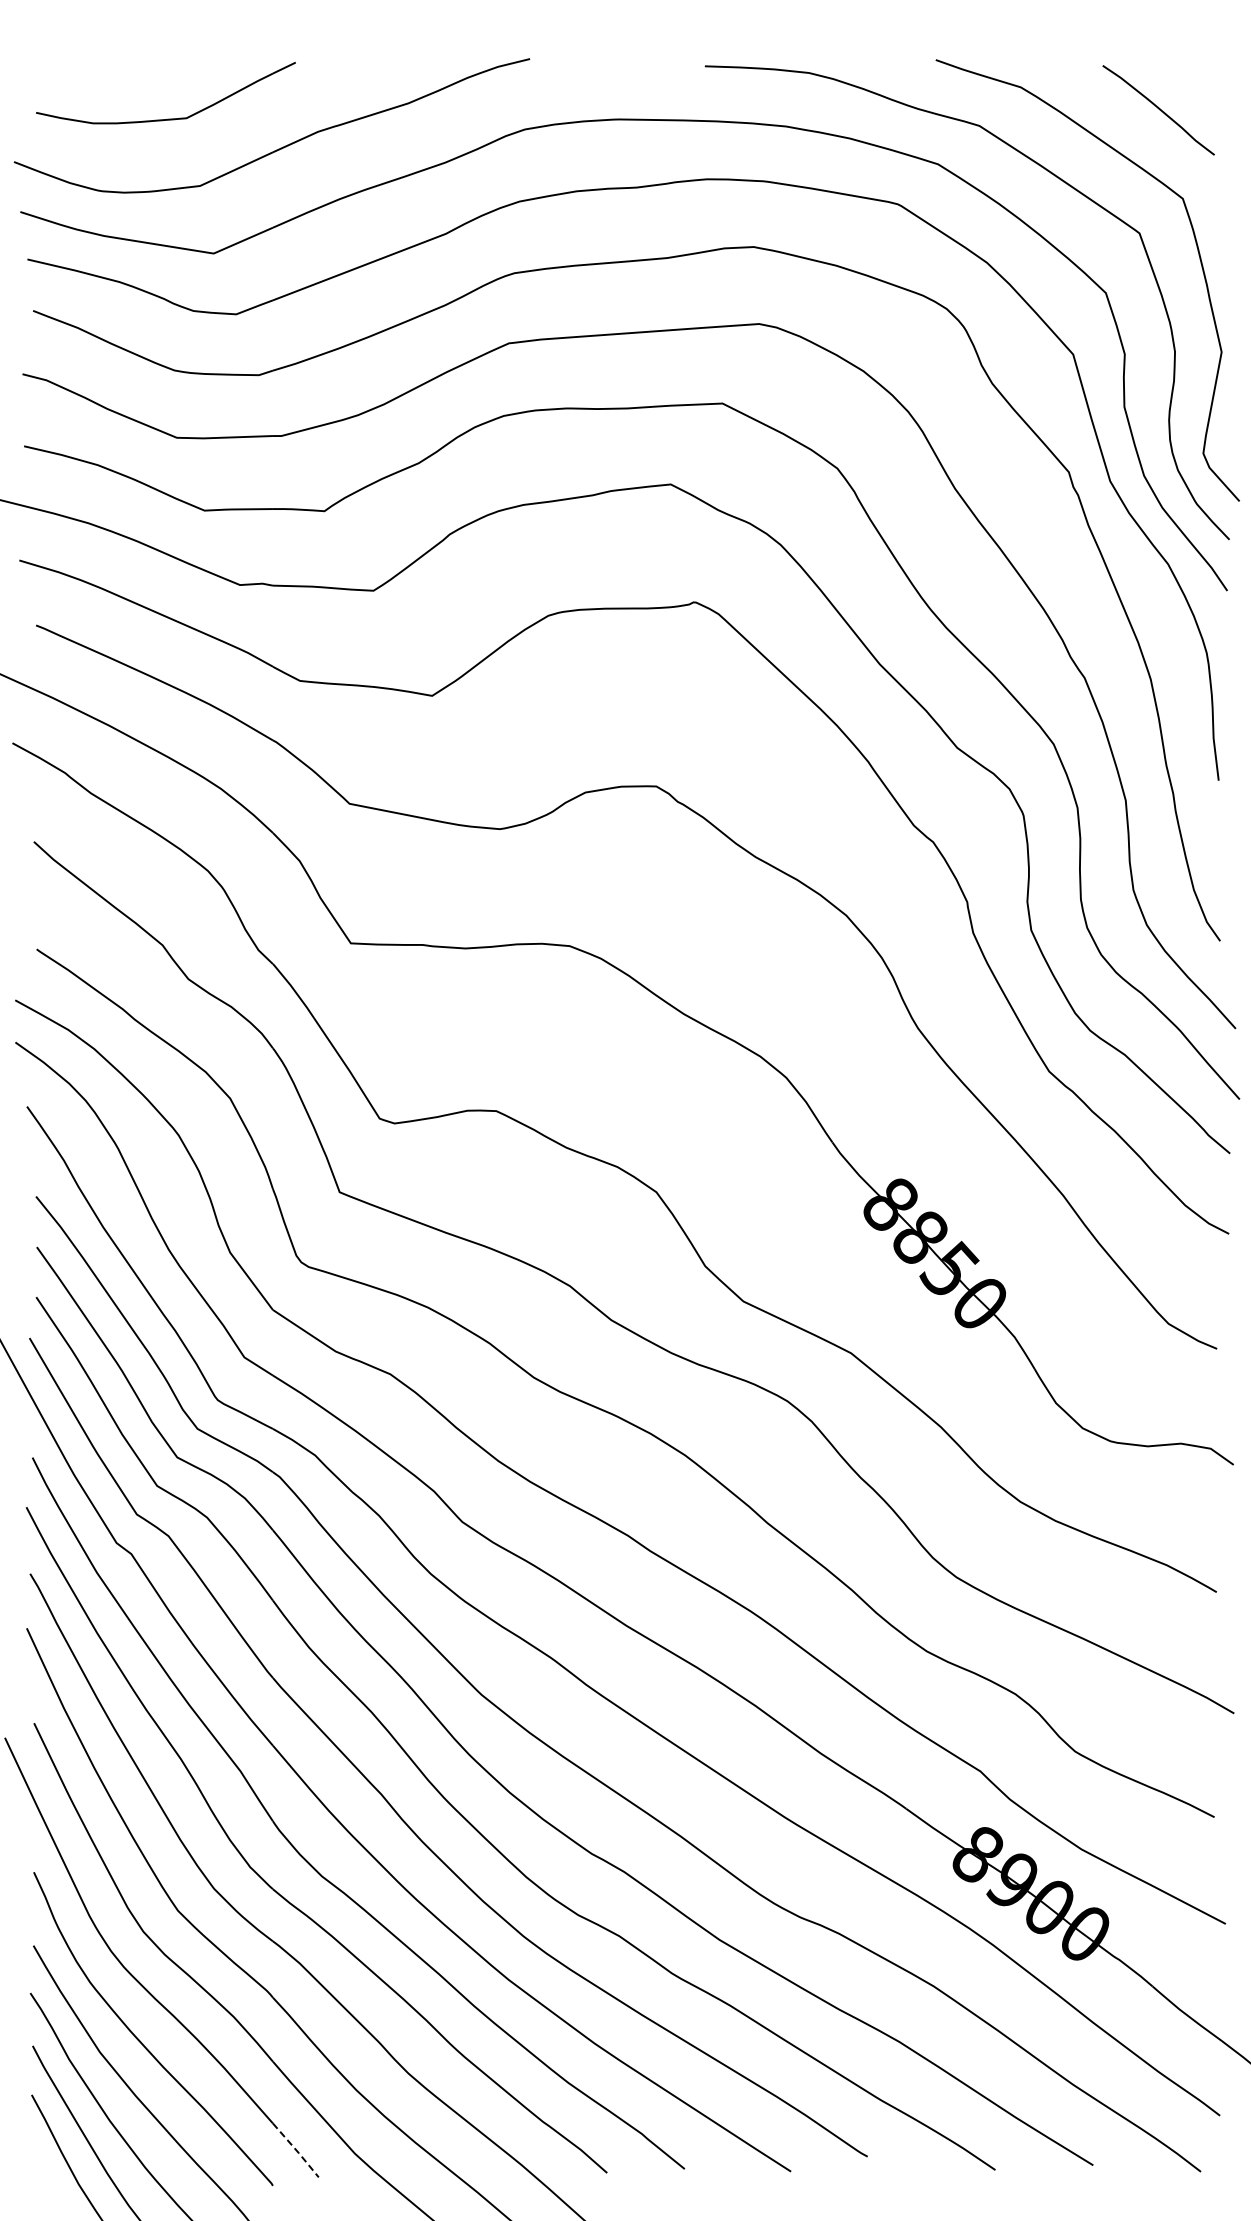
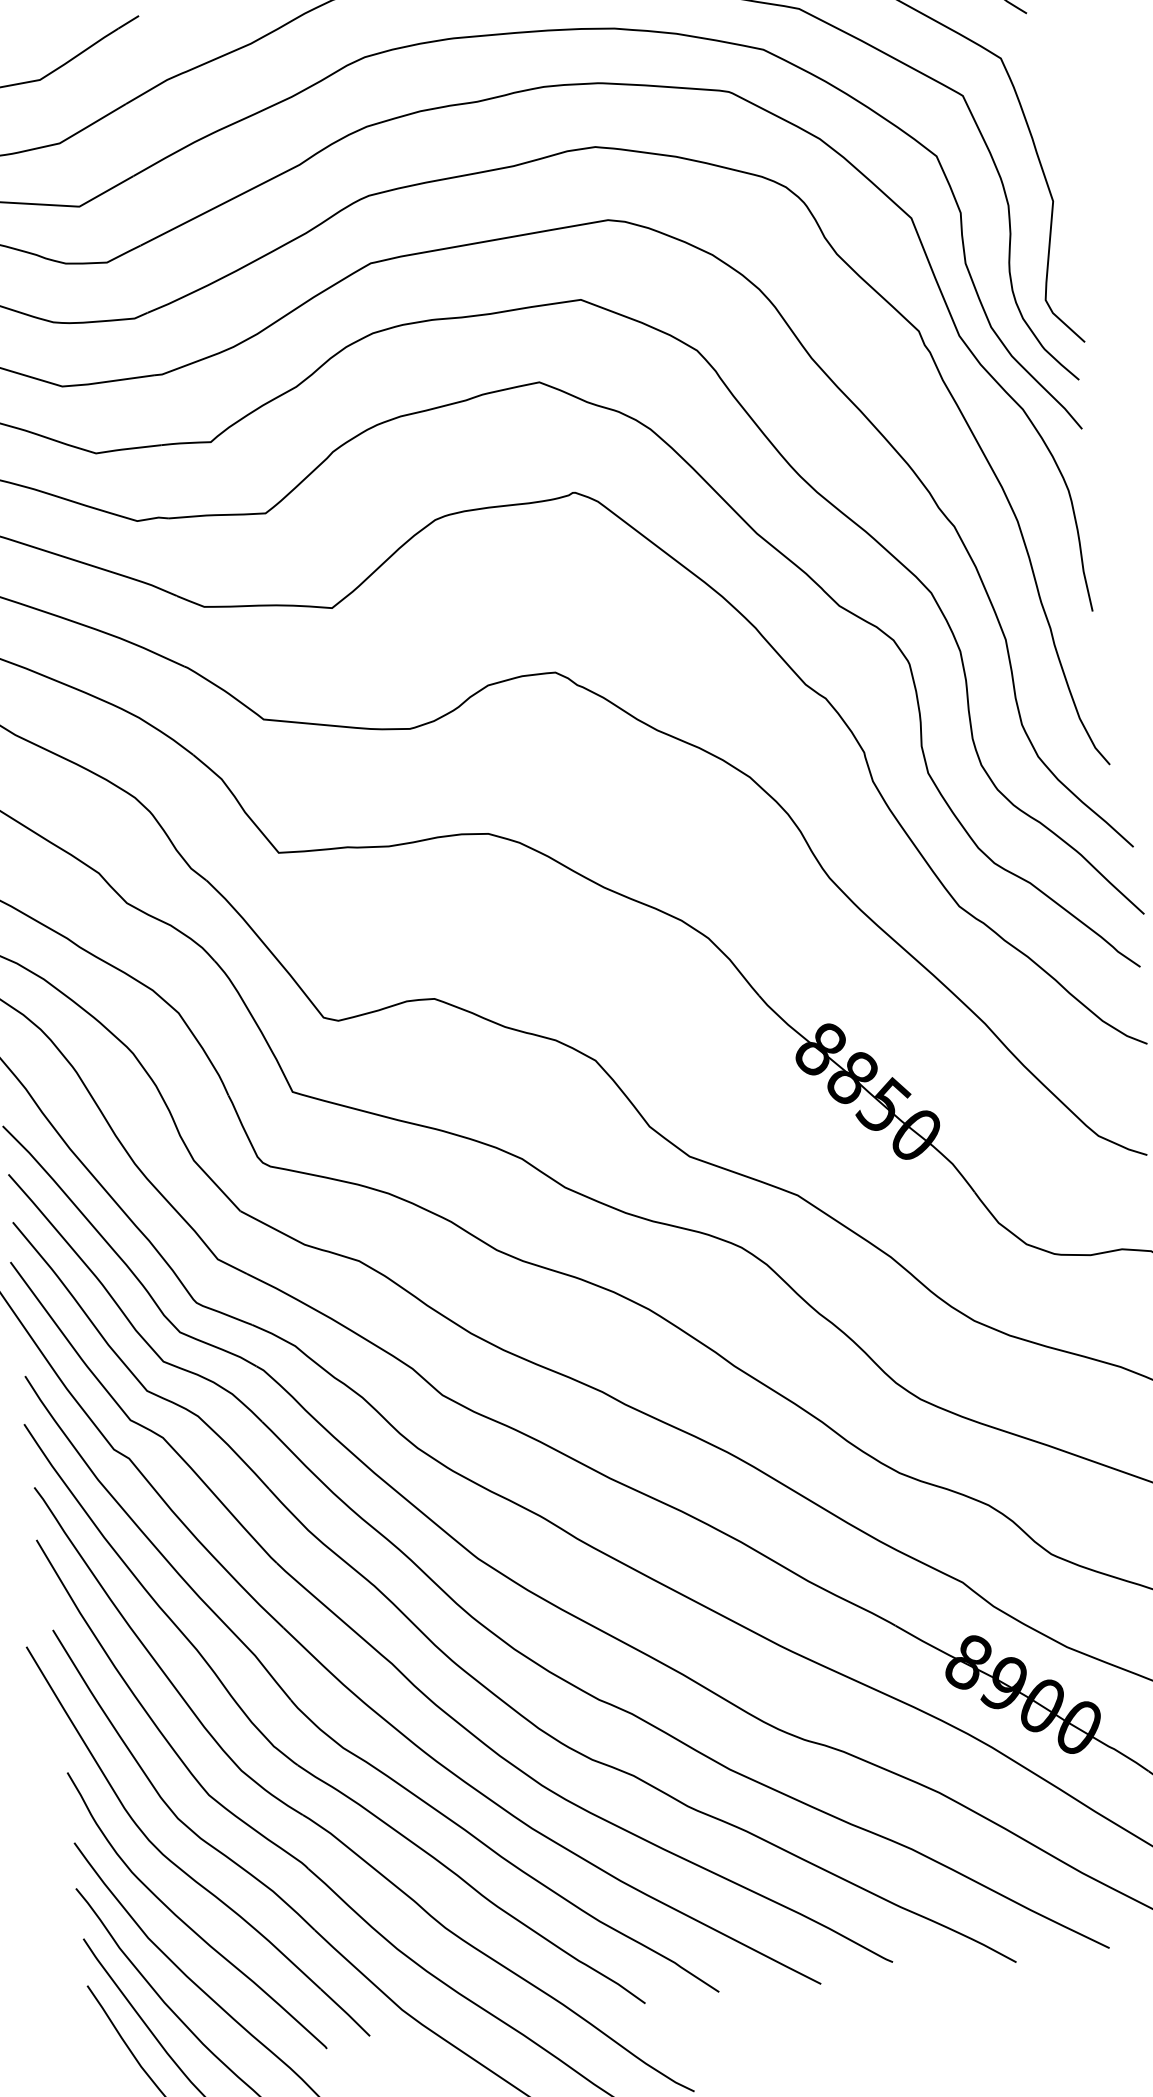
line: (296, 2150) -> (346, 2012), dashed -> solid

